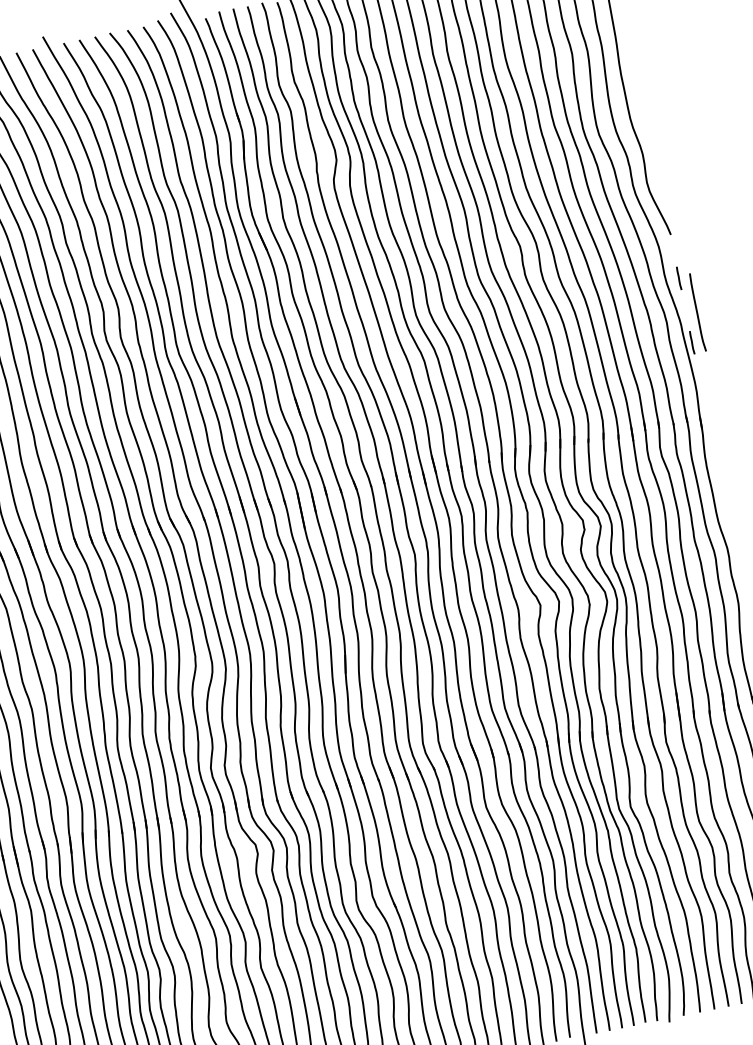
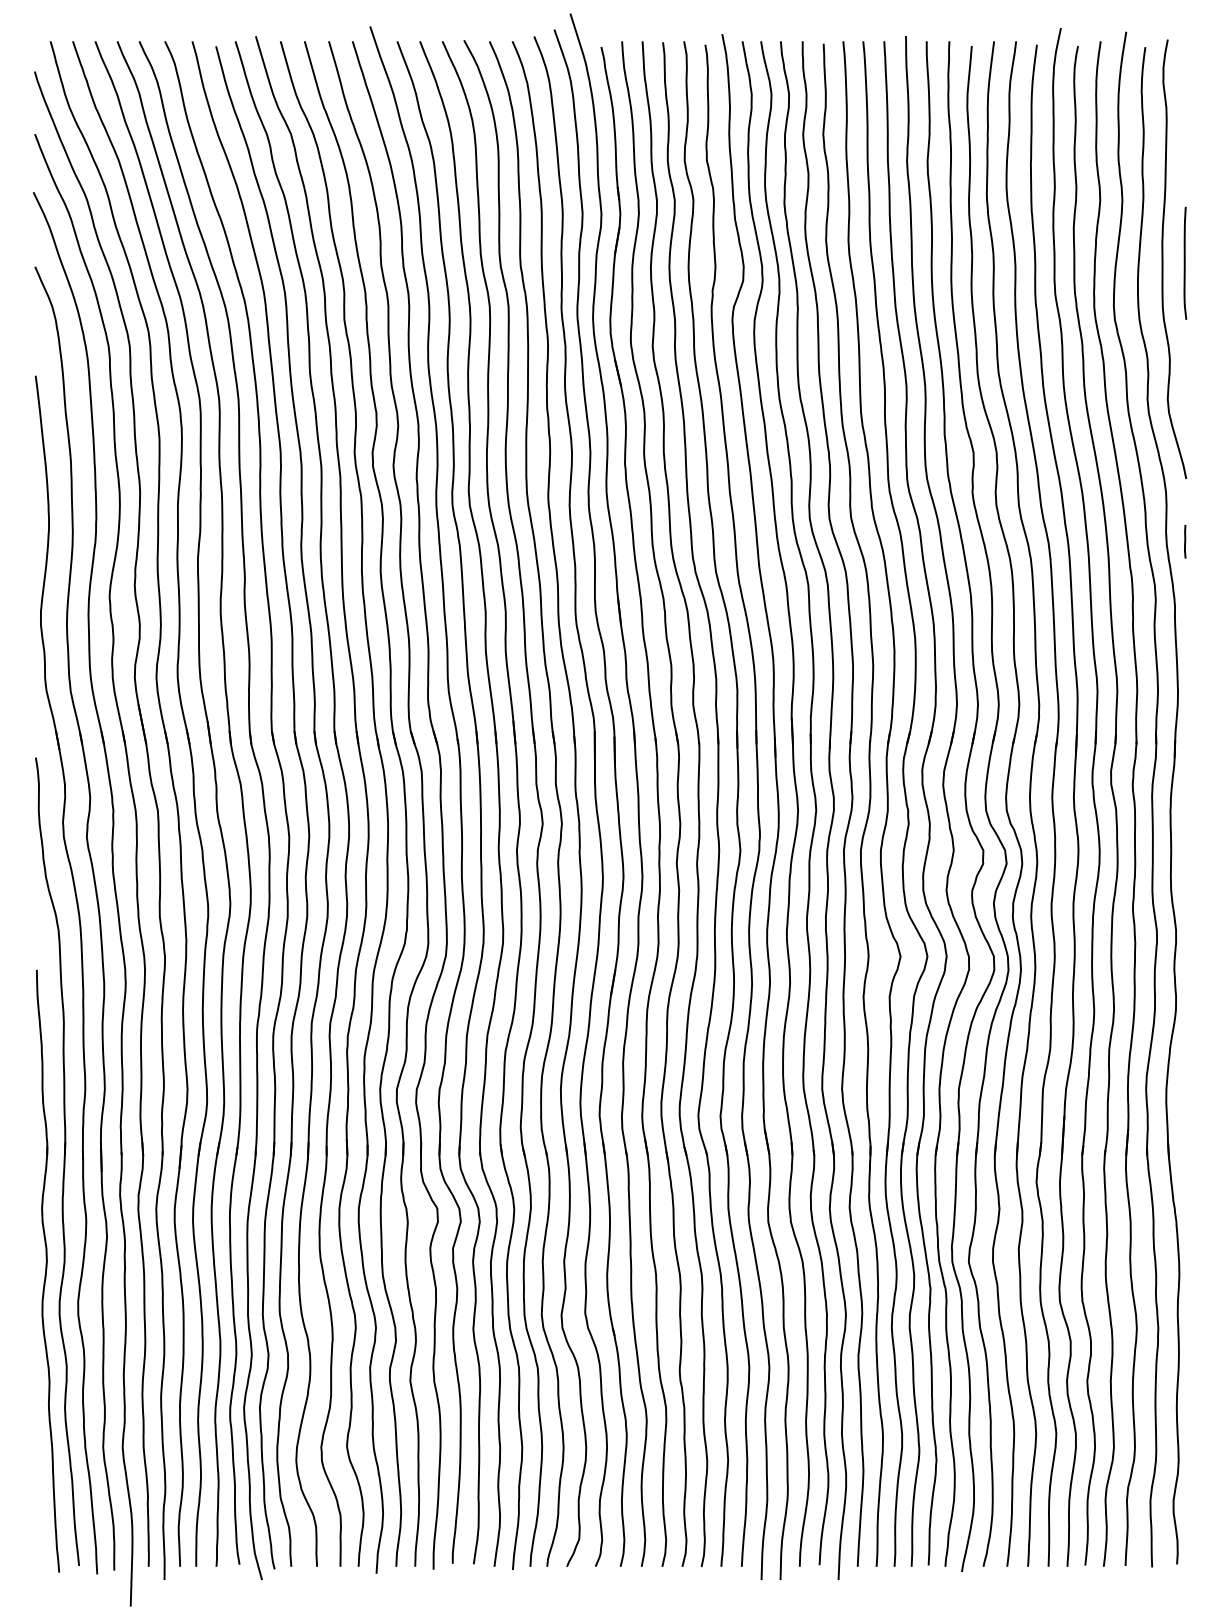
curve: (697, 311) -> (1185, 262), moved
line: (692, 342) -> (1185, 634), removed

